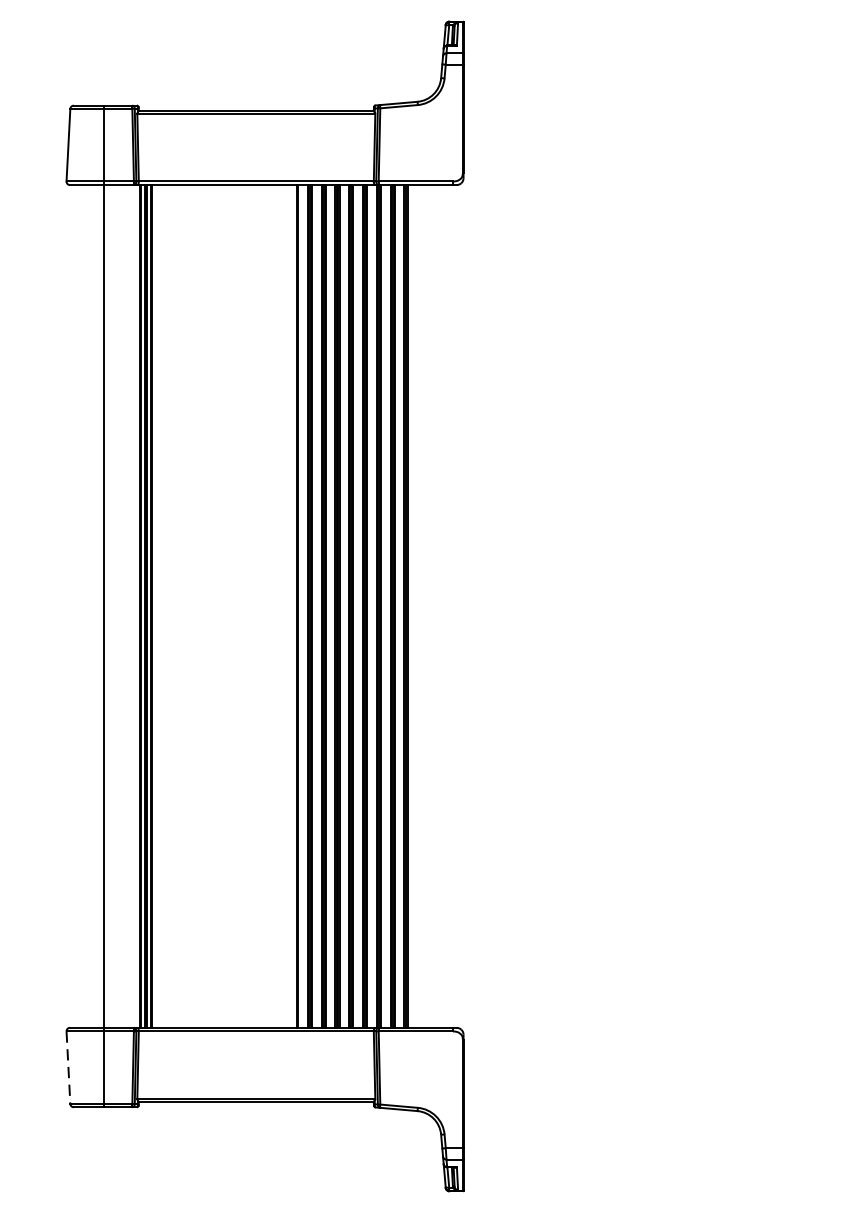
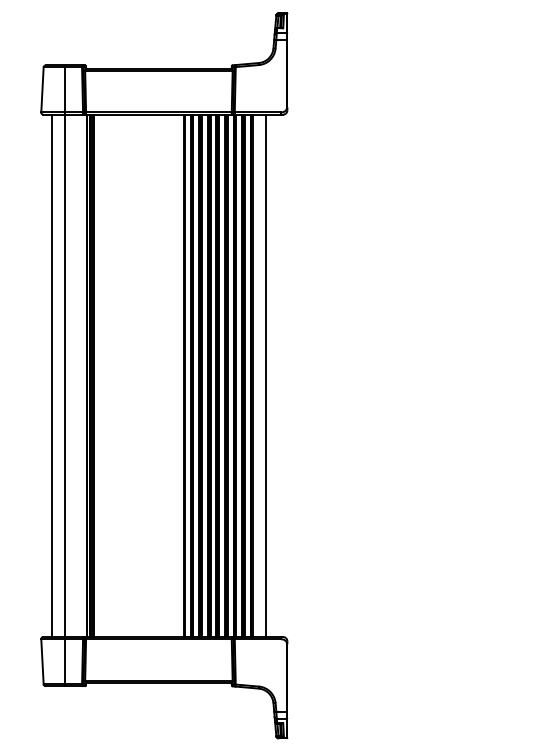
line: (83, 605) -> (51, 375), added
line: (428, 605) -> (265, 375), added
line: (68, 1067) -> (42, 661), dashed -> solid

